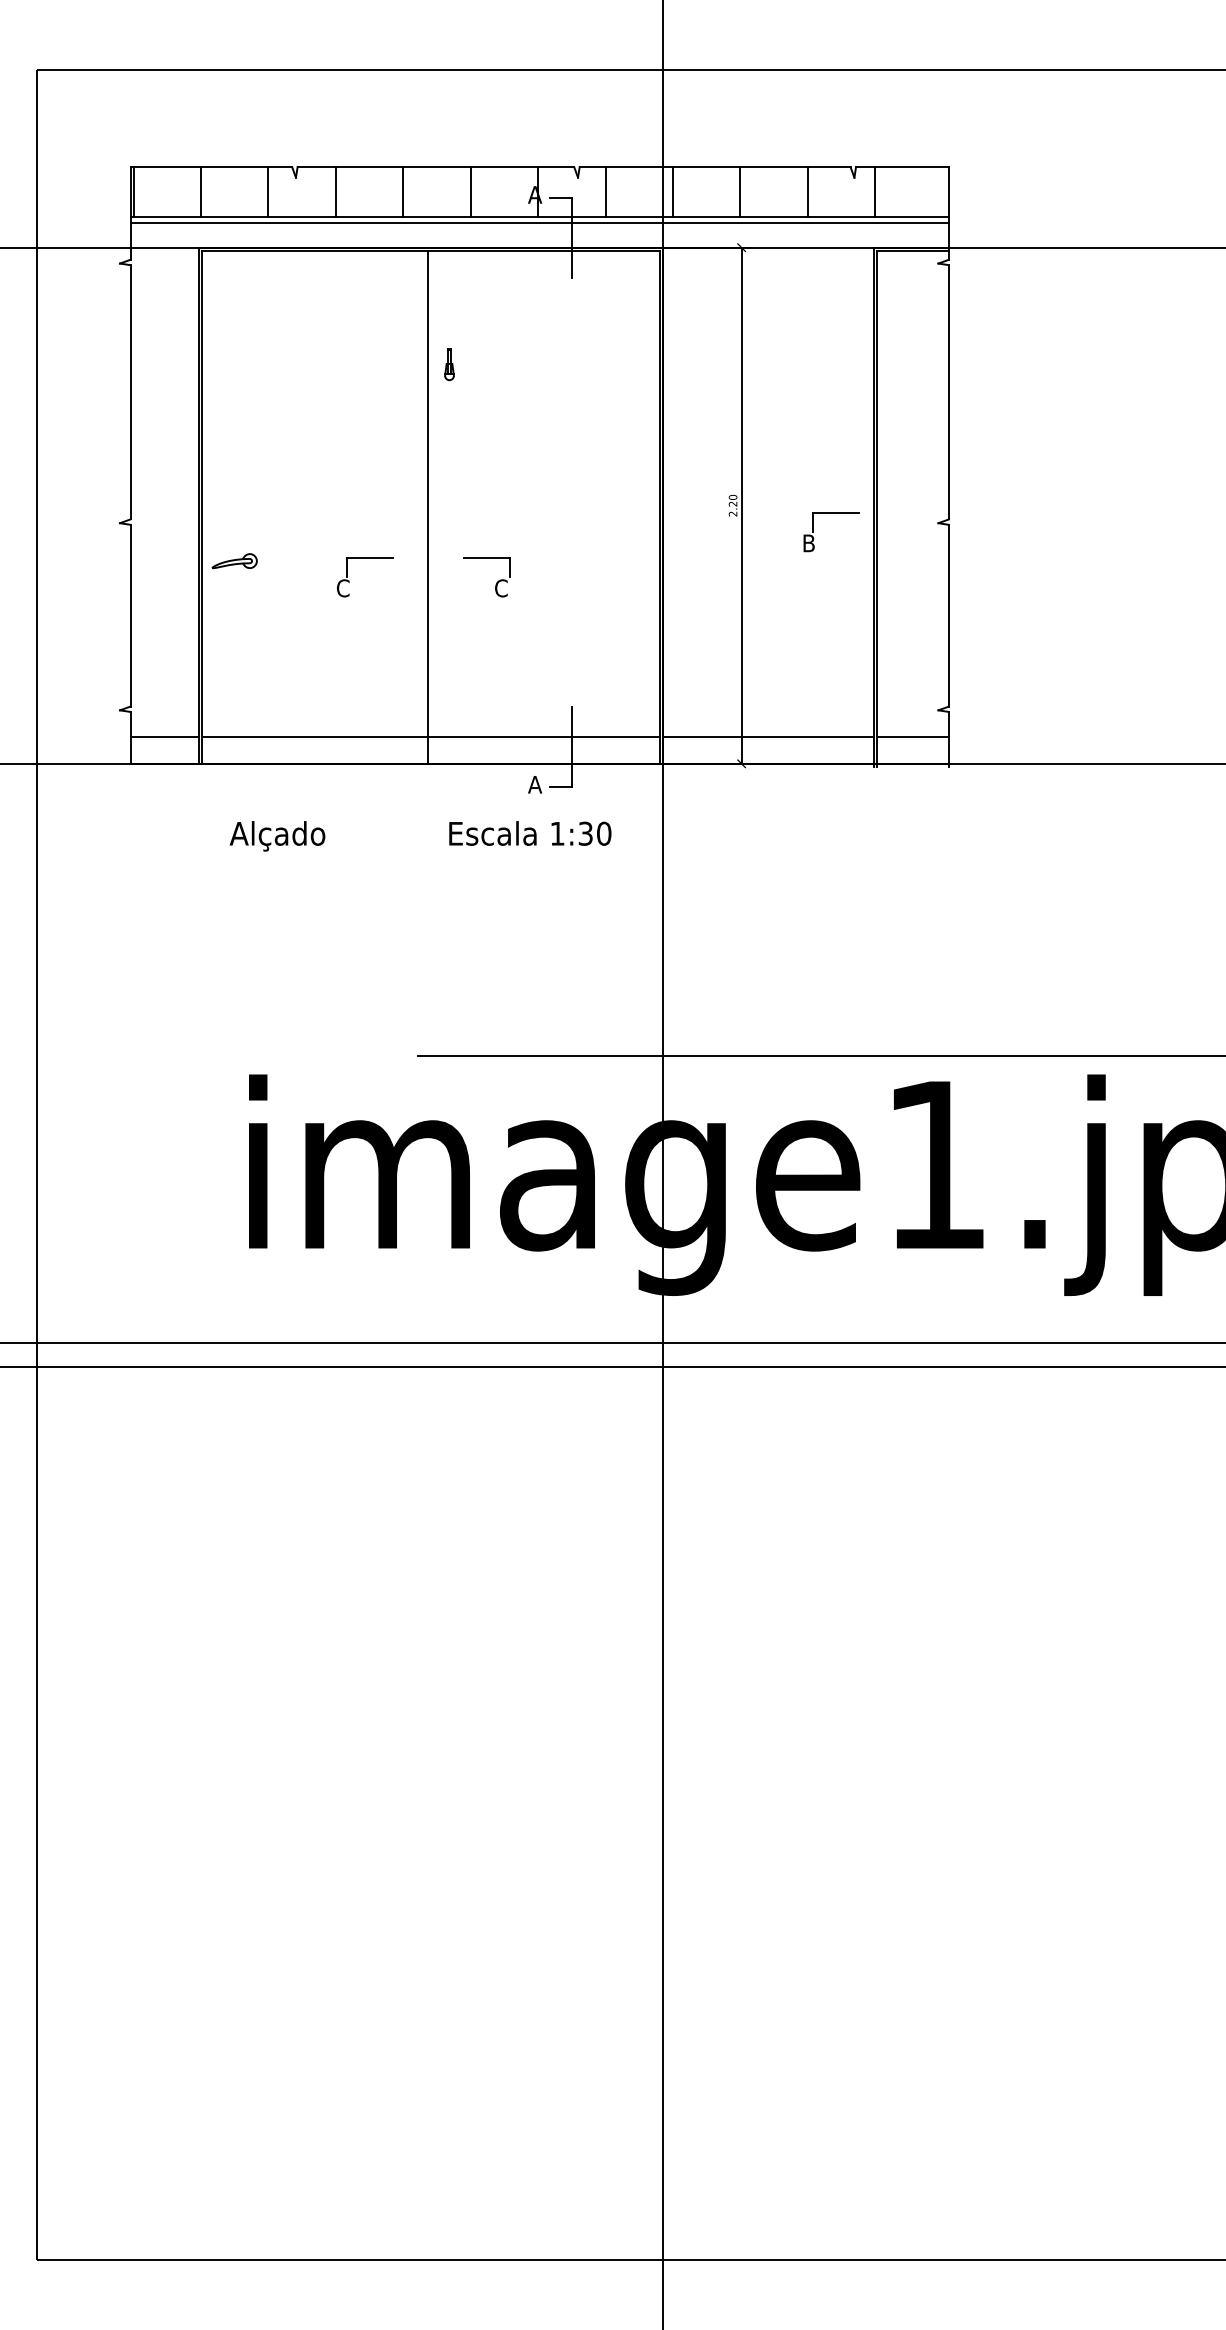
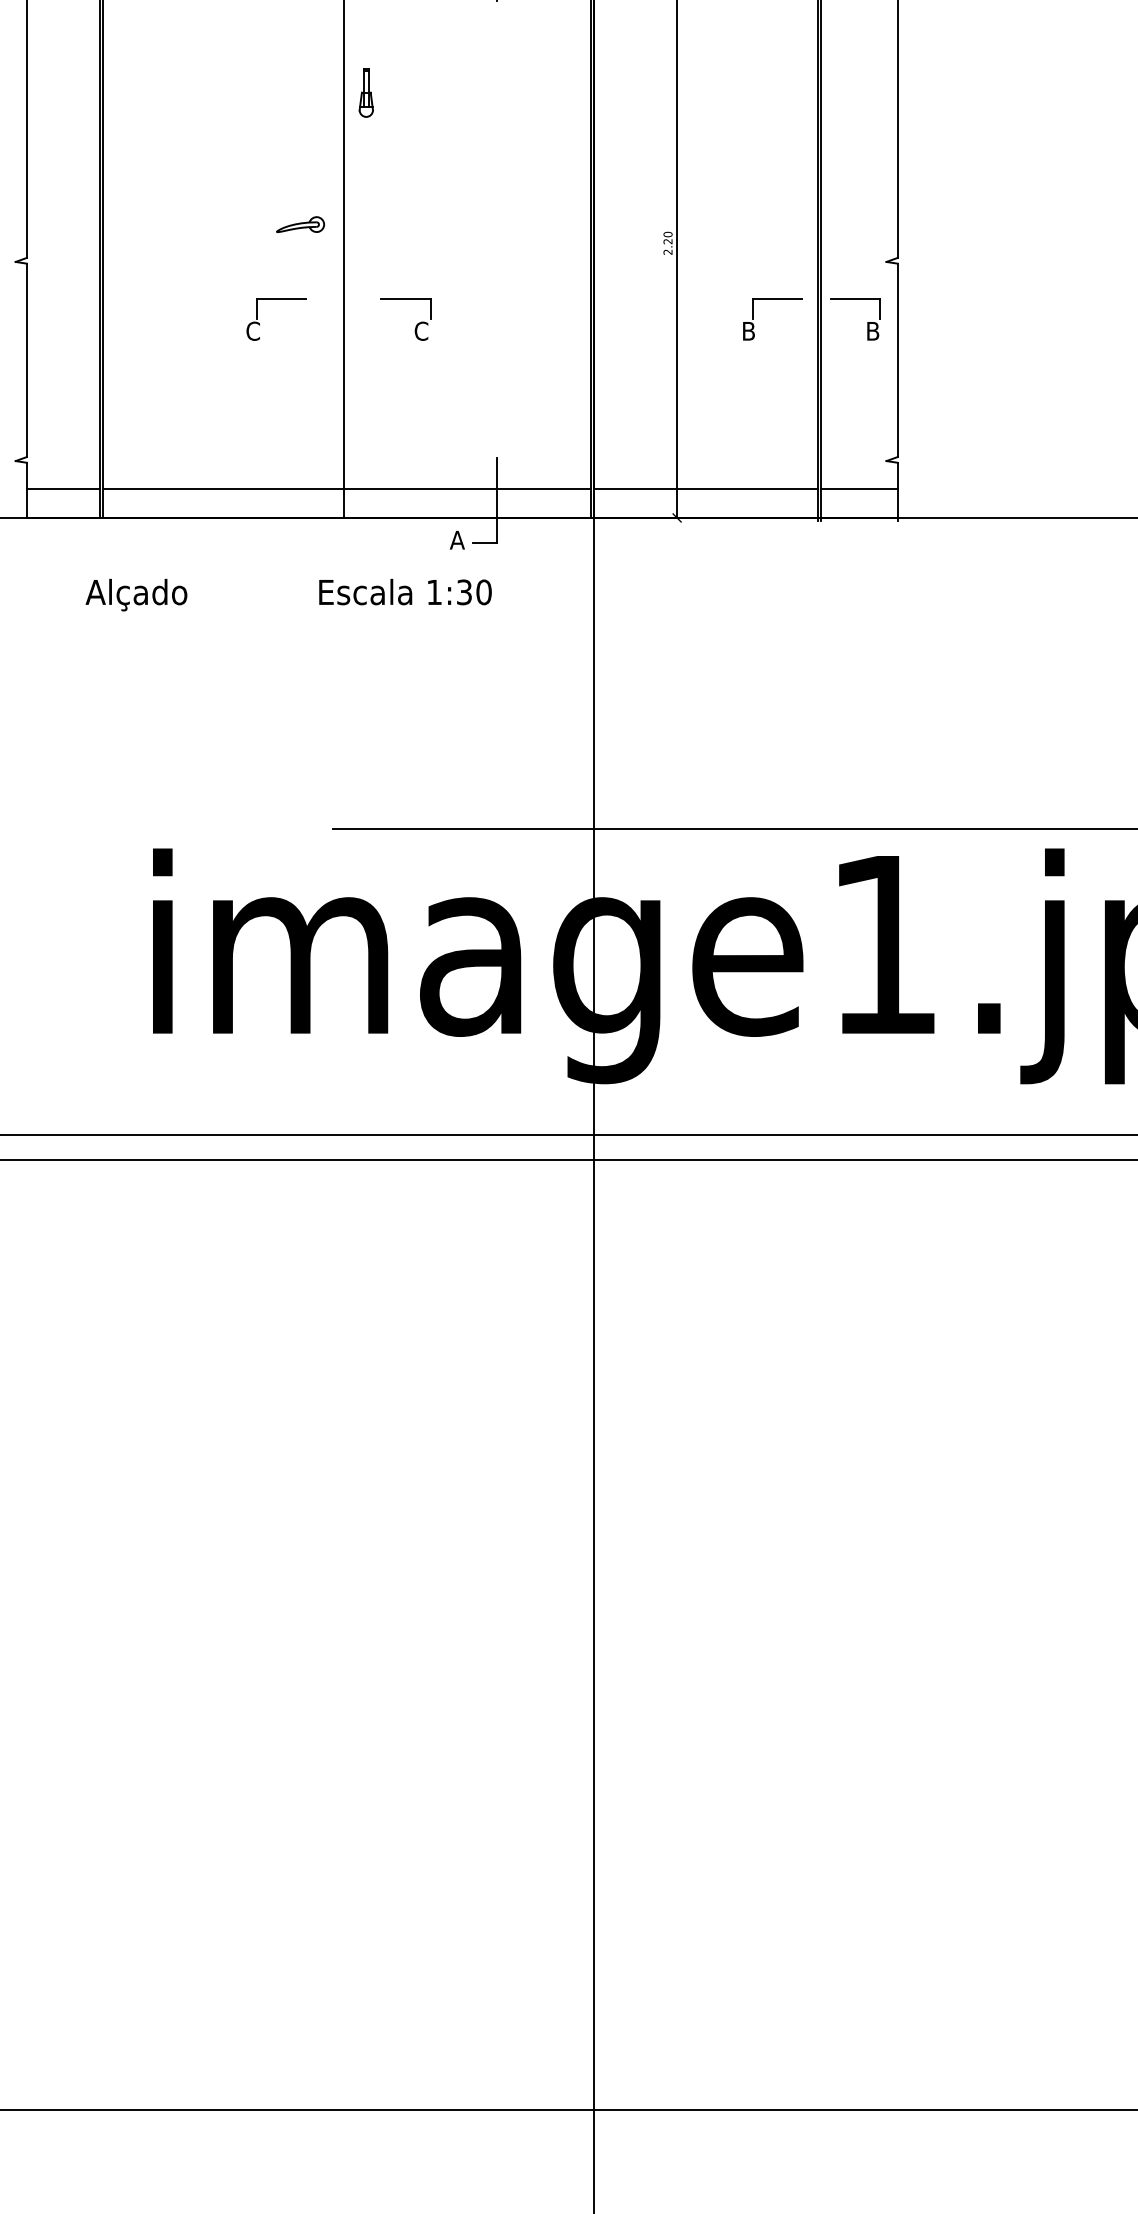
part: (449, 364) -> (366, 93), size x1.43
part: (813, 532) -> (753, 319), moved
part: (234, 561) -> (300, 225), moved
part: (920, 579) -> (867, 321), added
text: (420, 836) -> (288, 595), moved

